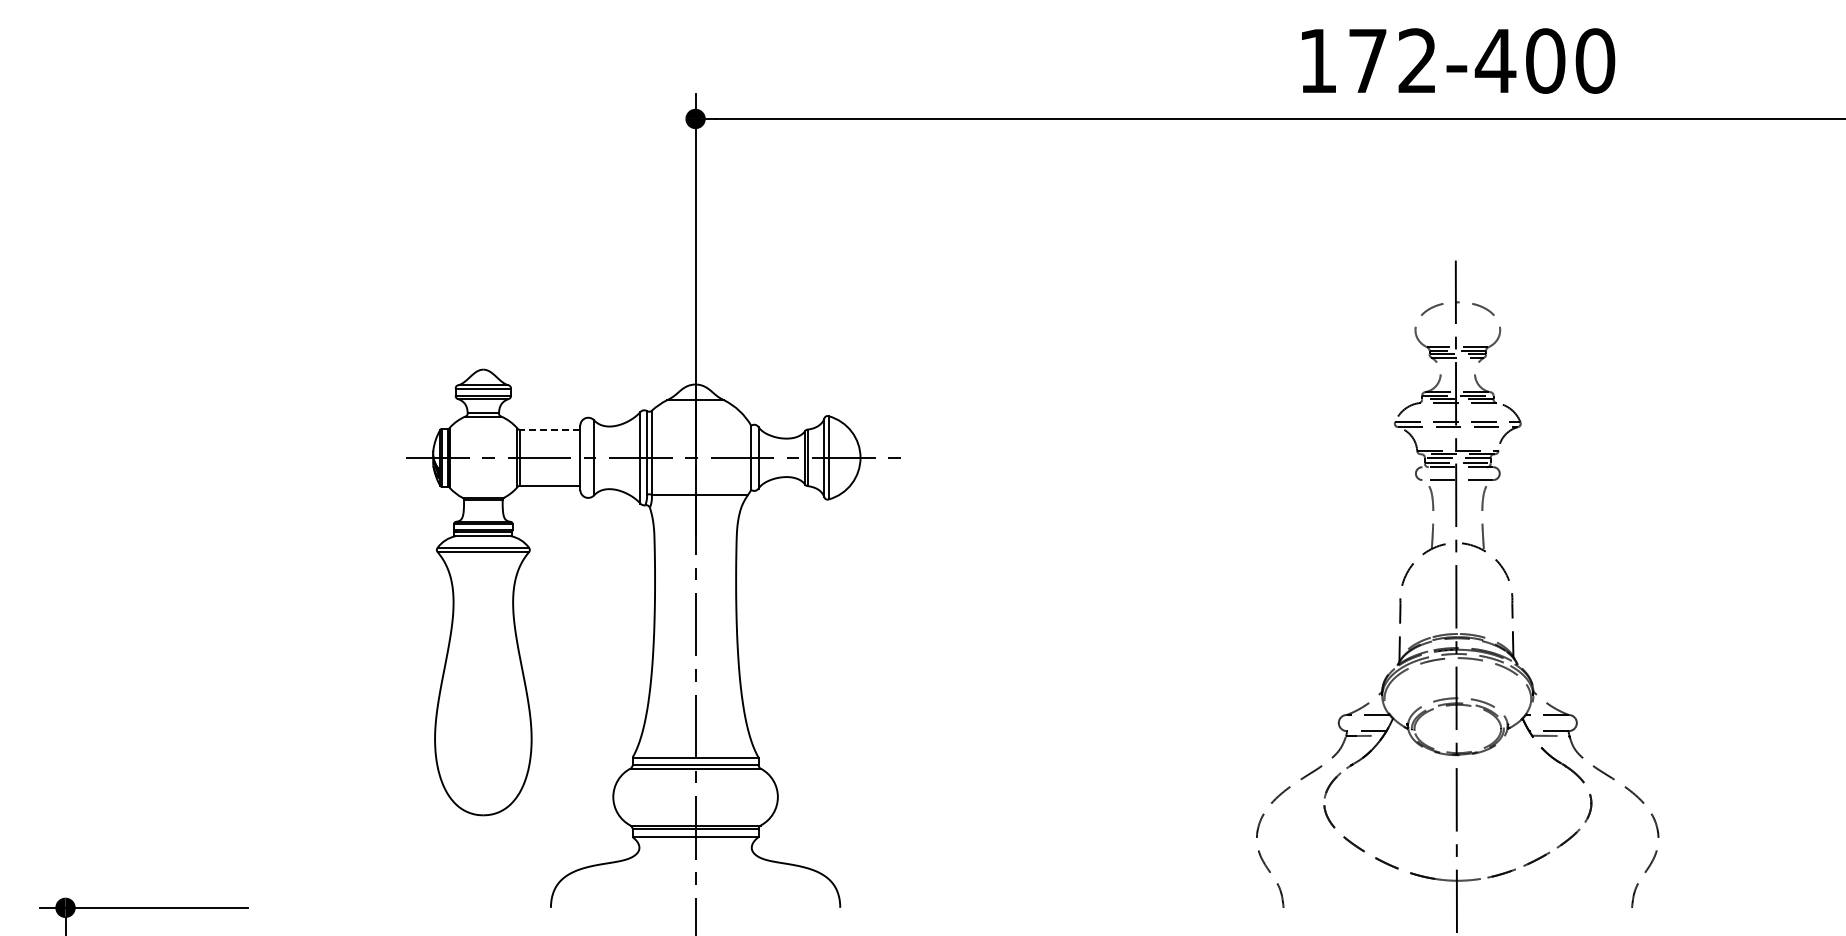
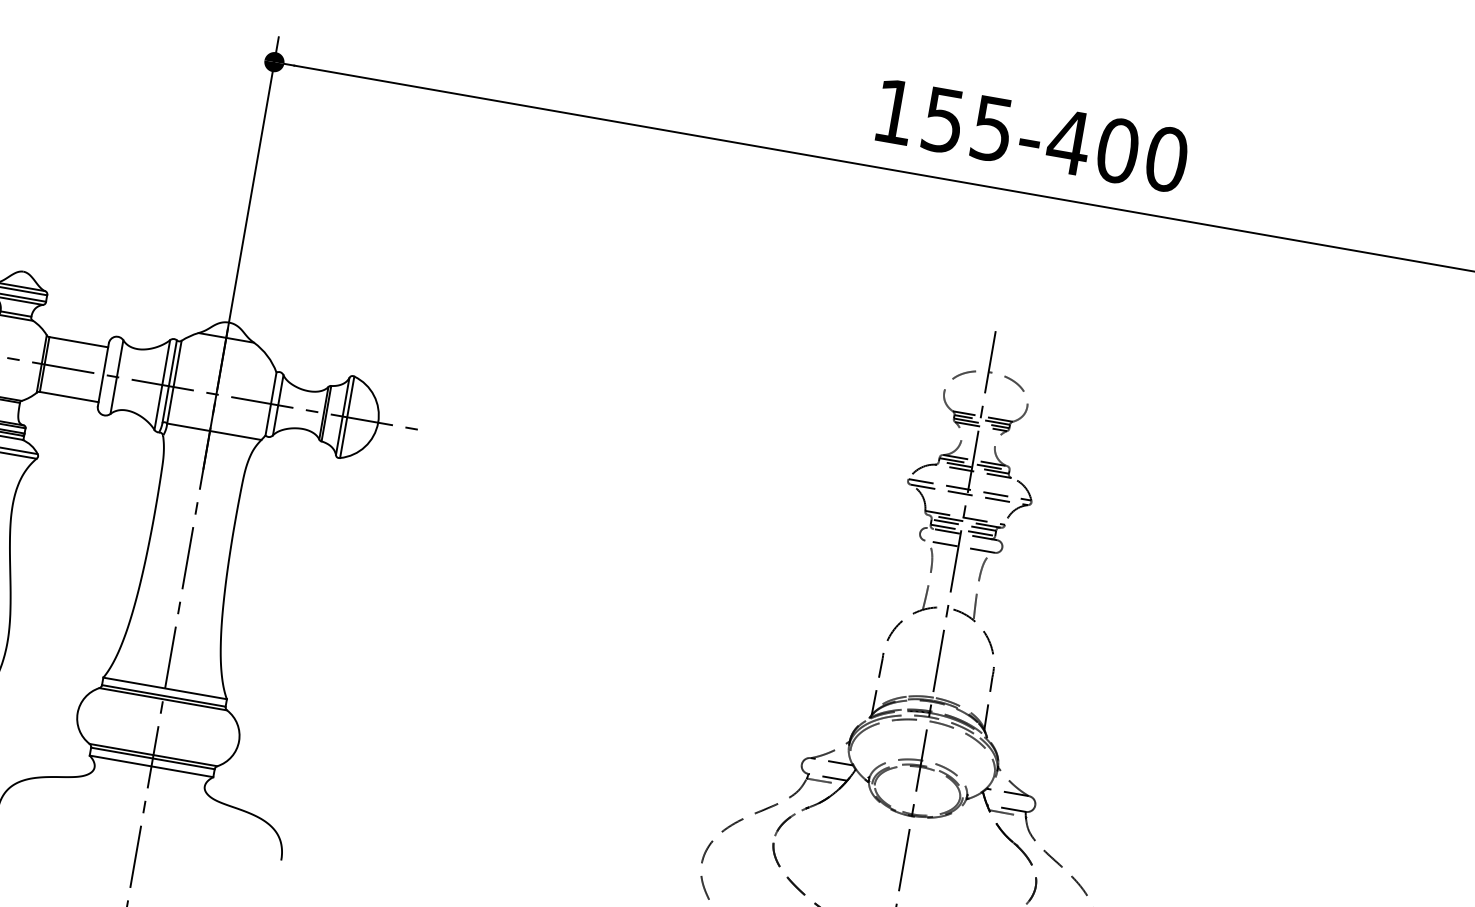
text: (1392, 60) -> (967, 124), 172-400 -> 155-400
line: (550, 429) -> (78, 341), dashed -> solid

